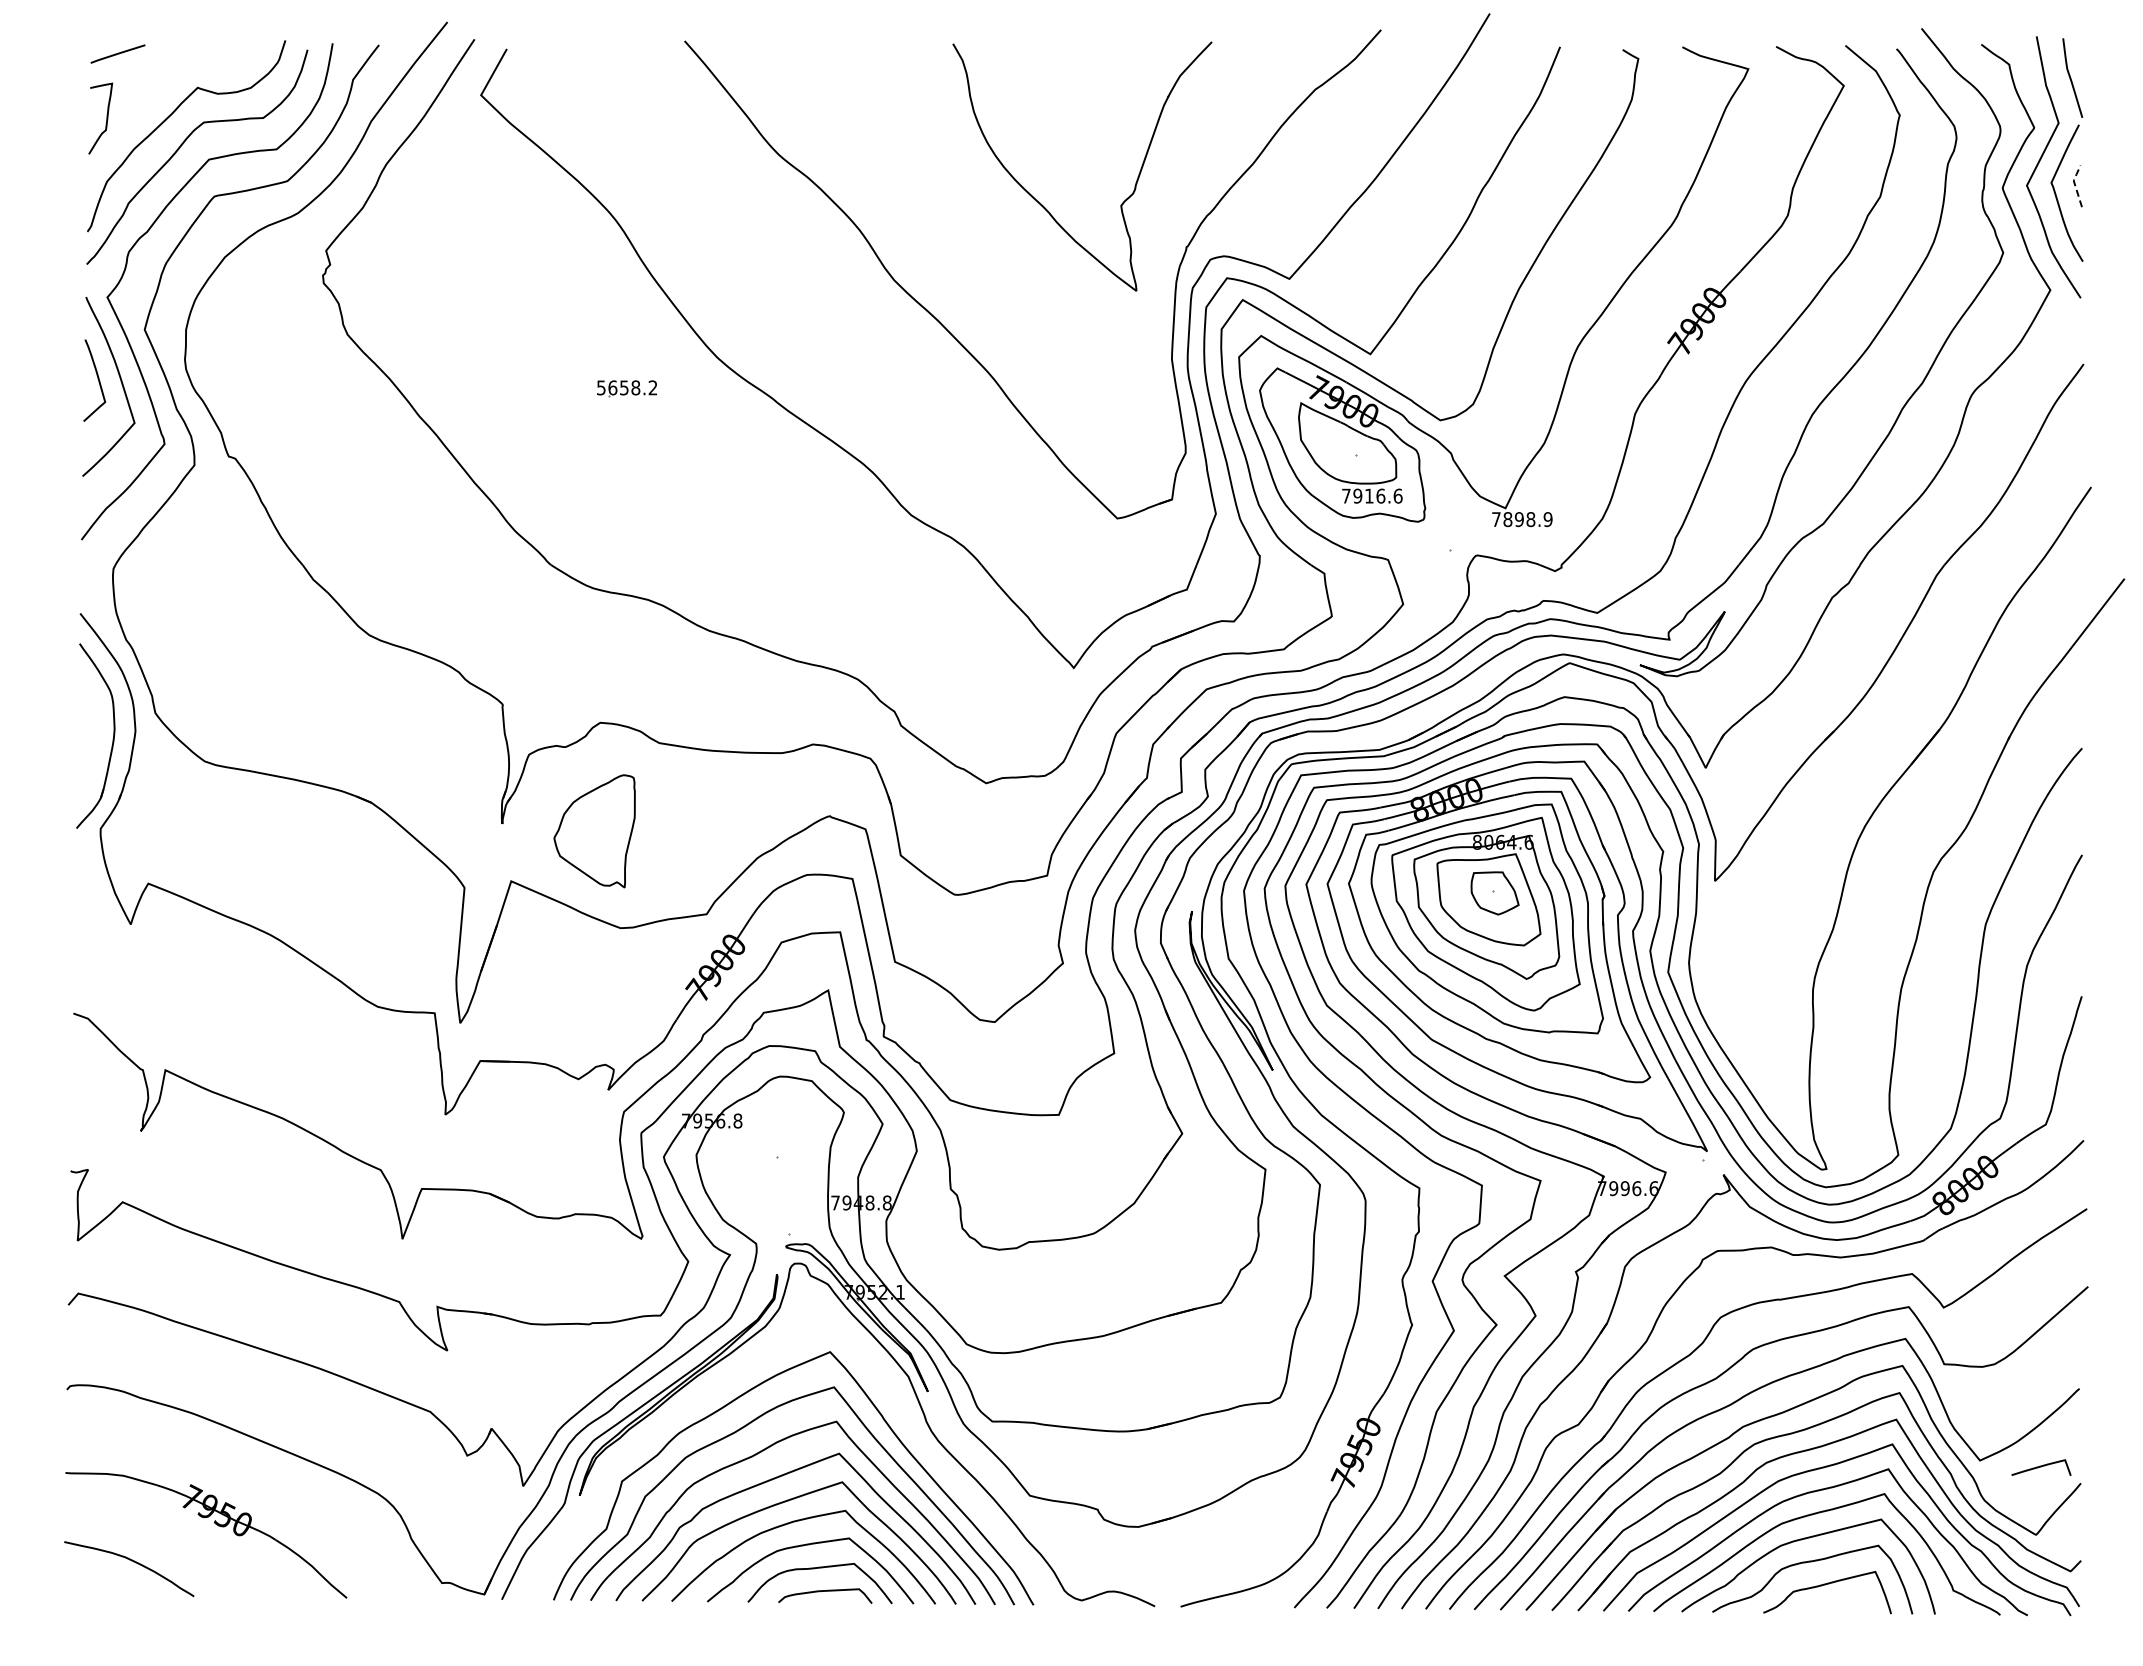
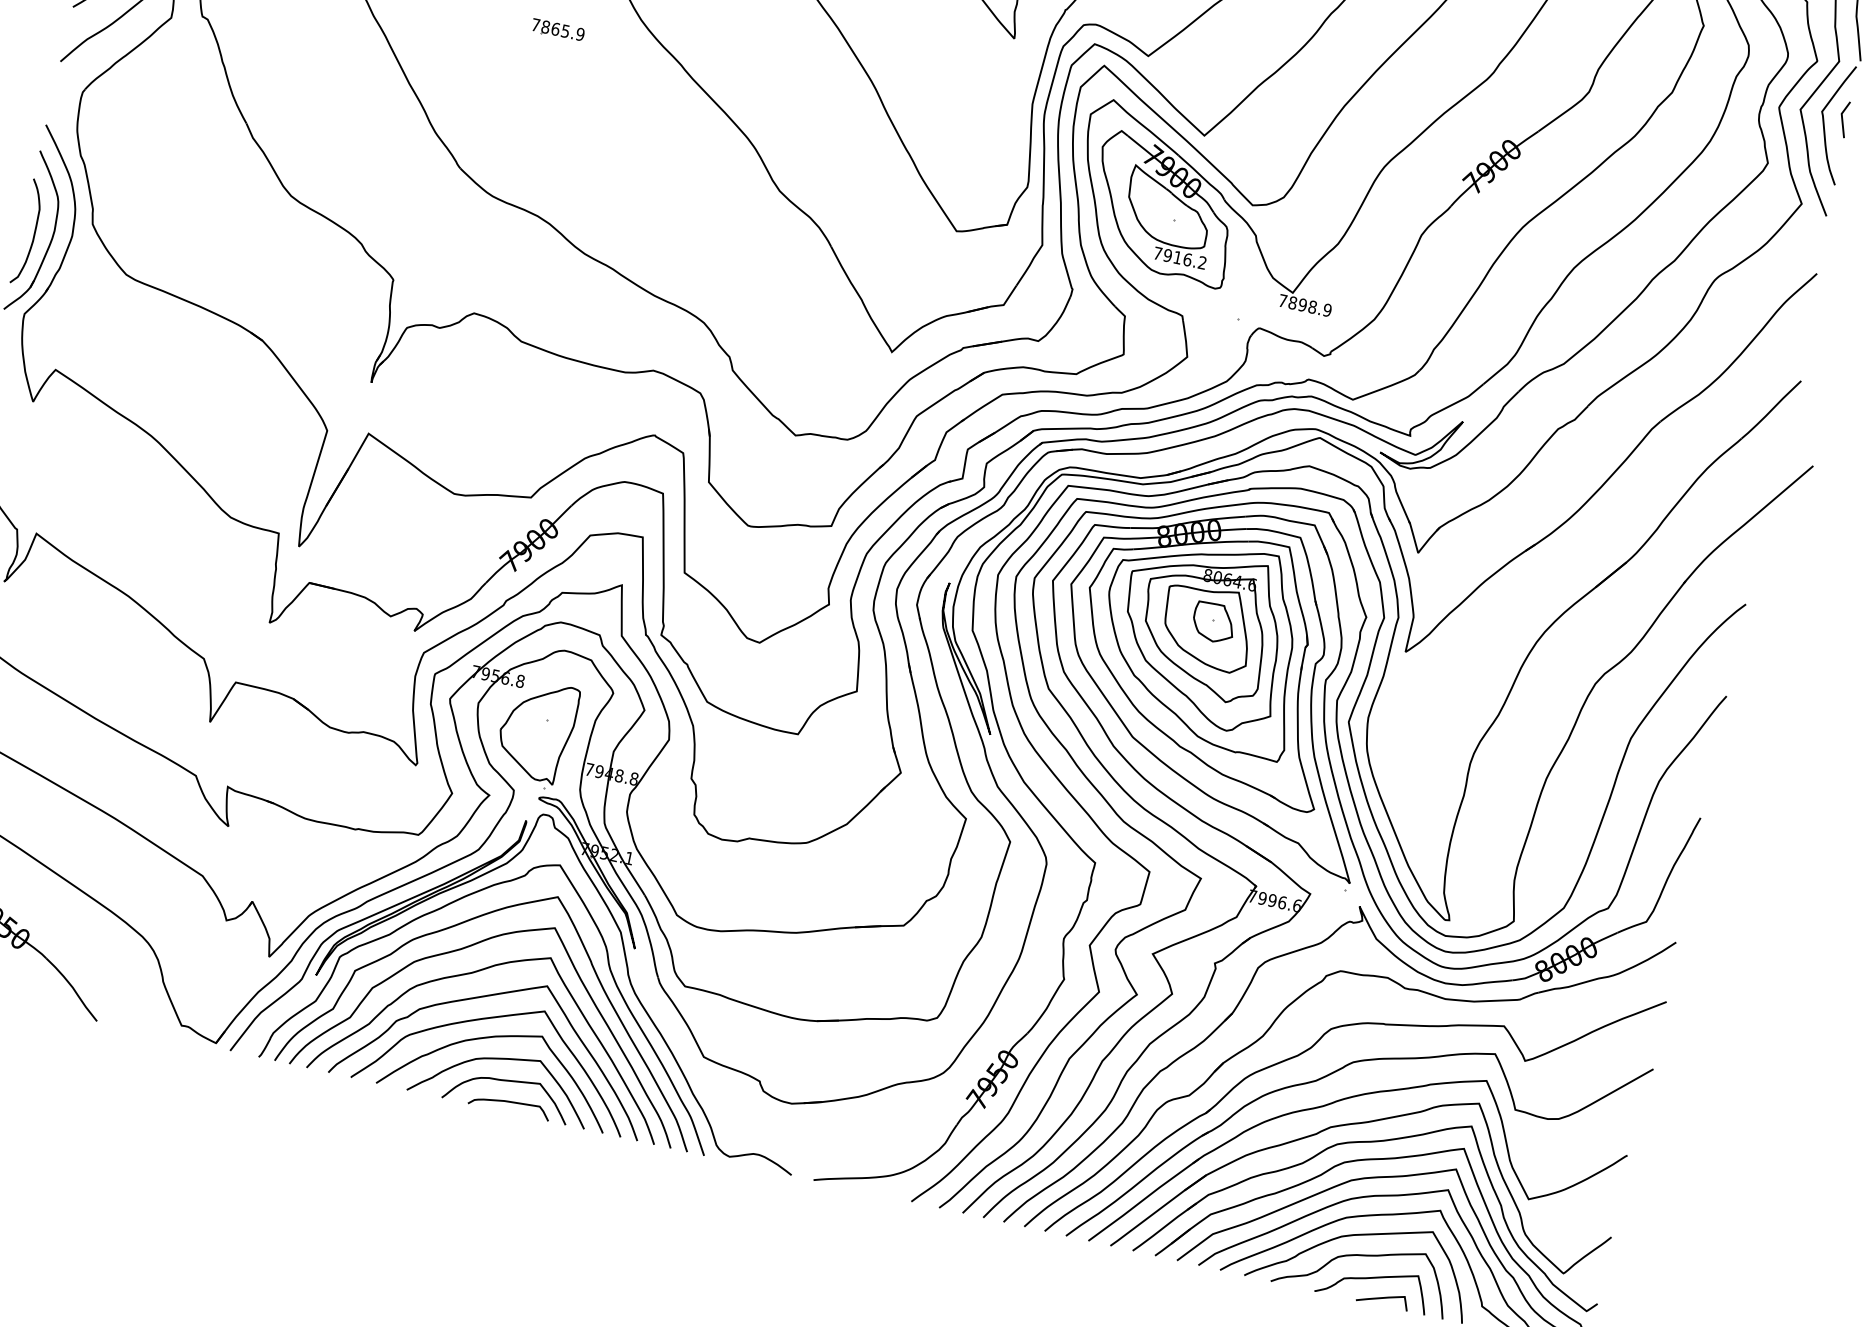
line: (2074, 184) -> (1841, 117), dashed -> solid
text: (627, 387) -> (558, 29), 5658.2 -> 7865.9
text: (1397, 495) -> (1202, 262), 7916.6 -> 7916.2
curve: (92, 736) -> (34, 232), added
part: (594, 831) -> (536, 731), moved
part: (734, 1369) -> (472, 894), added
curve: (2041, 1467) -> (1383, 1298), moved

